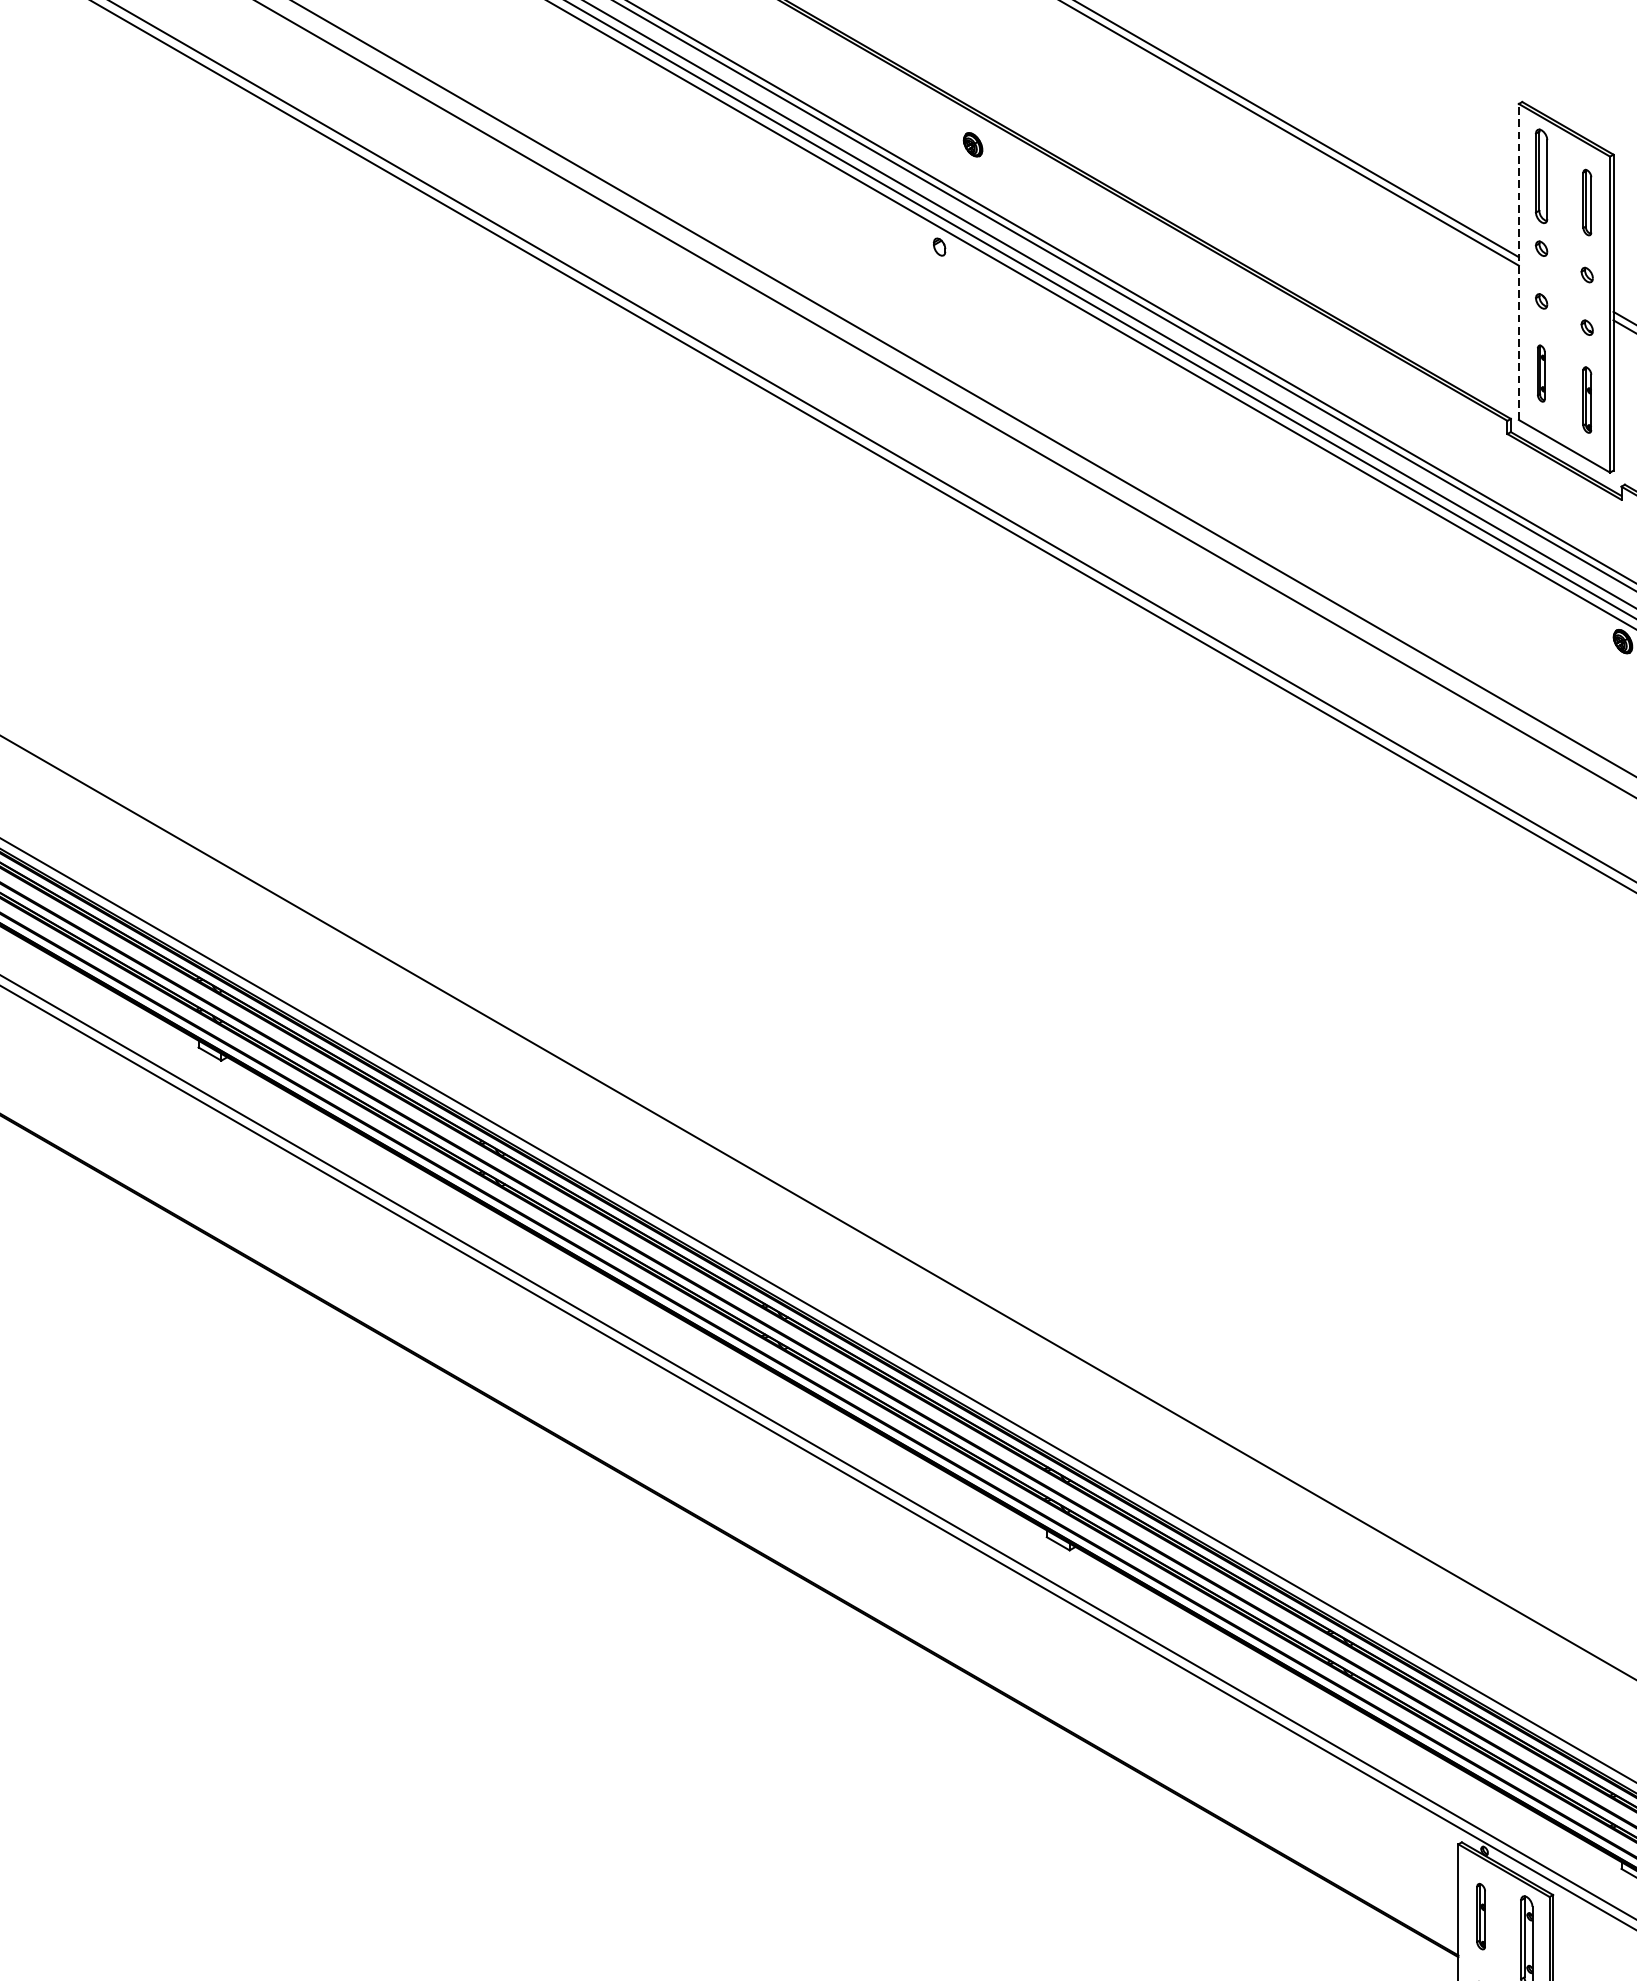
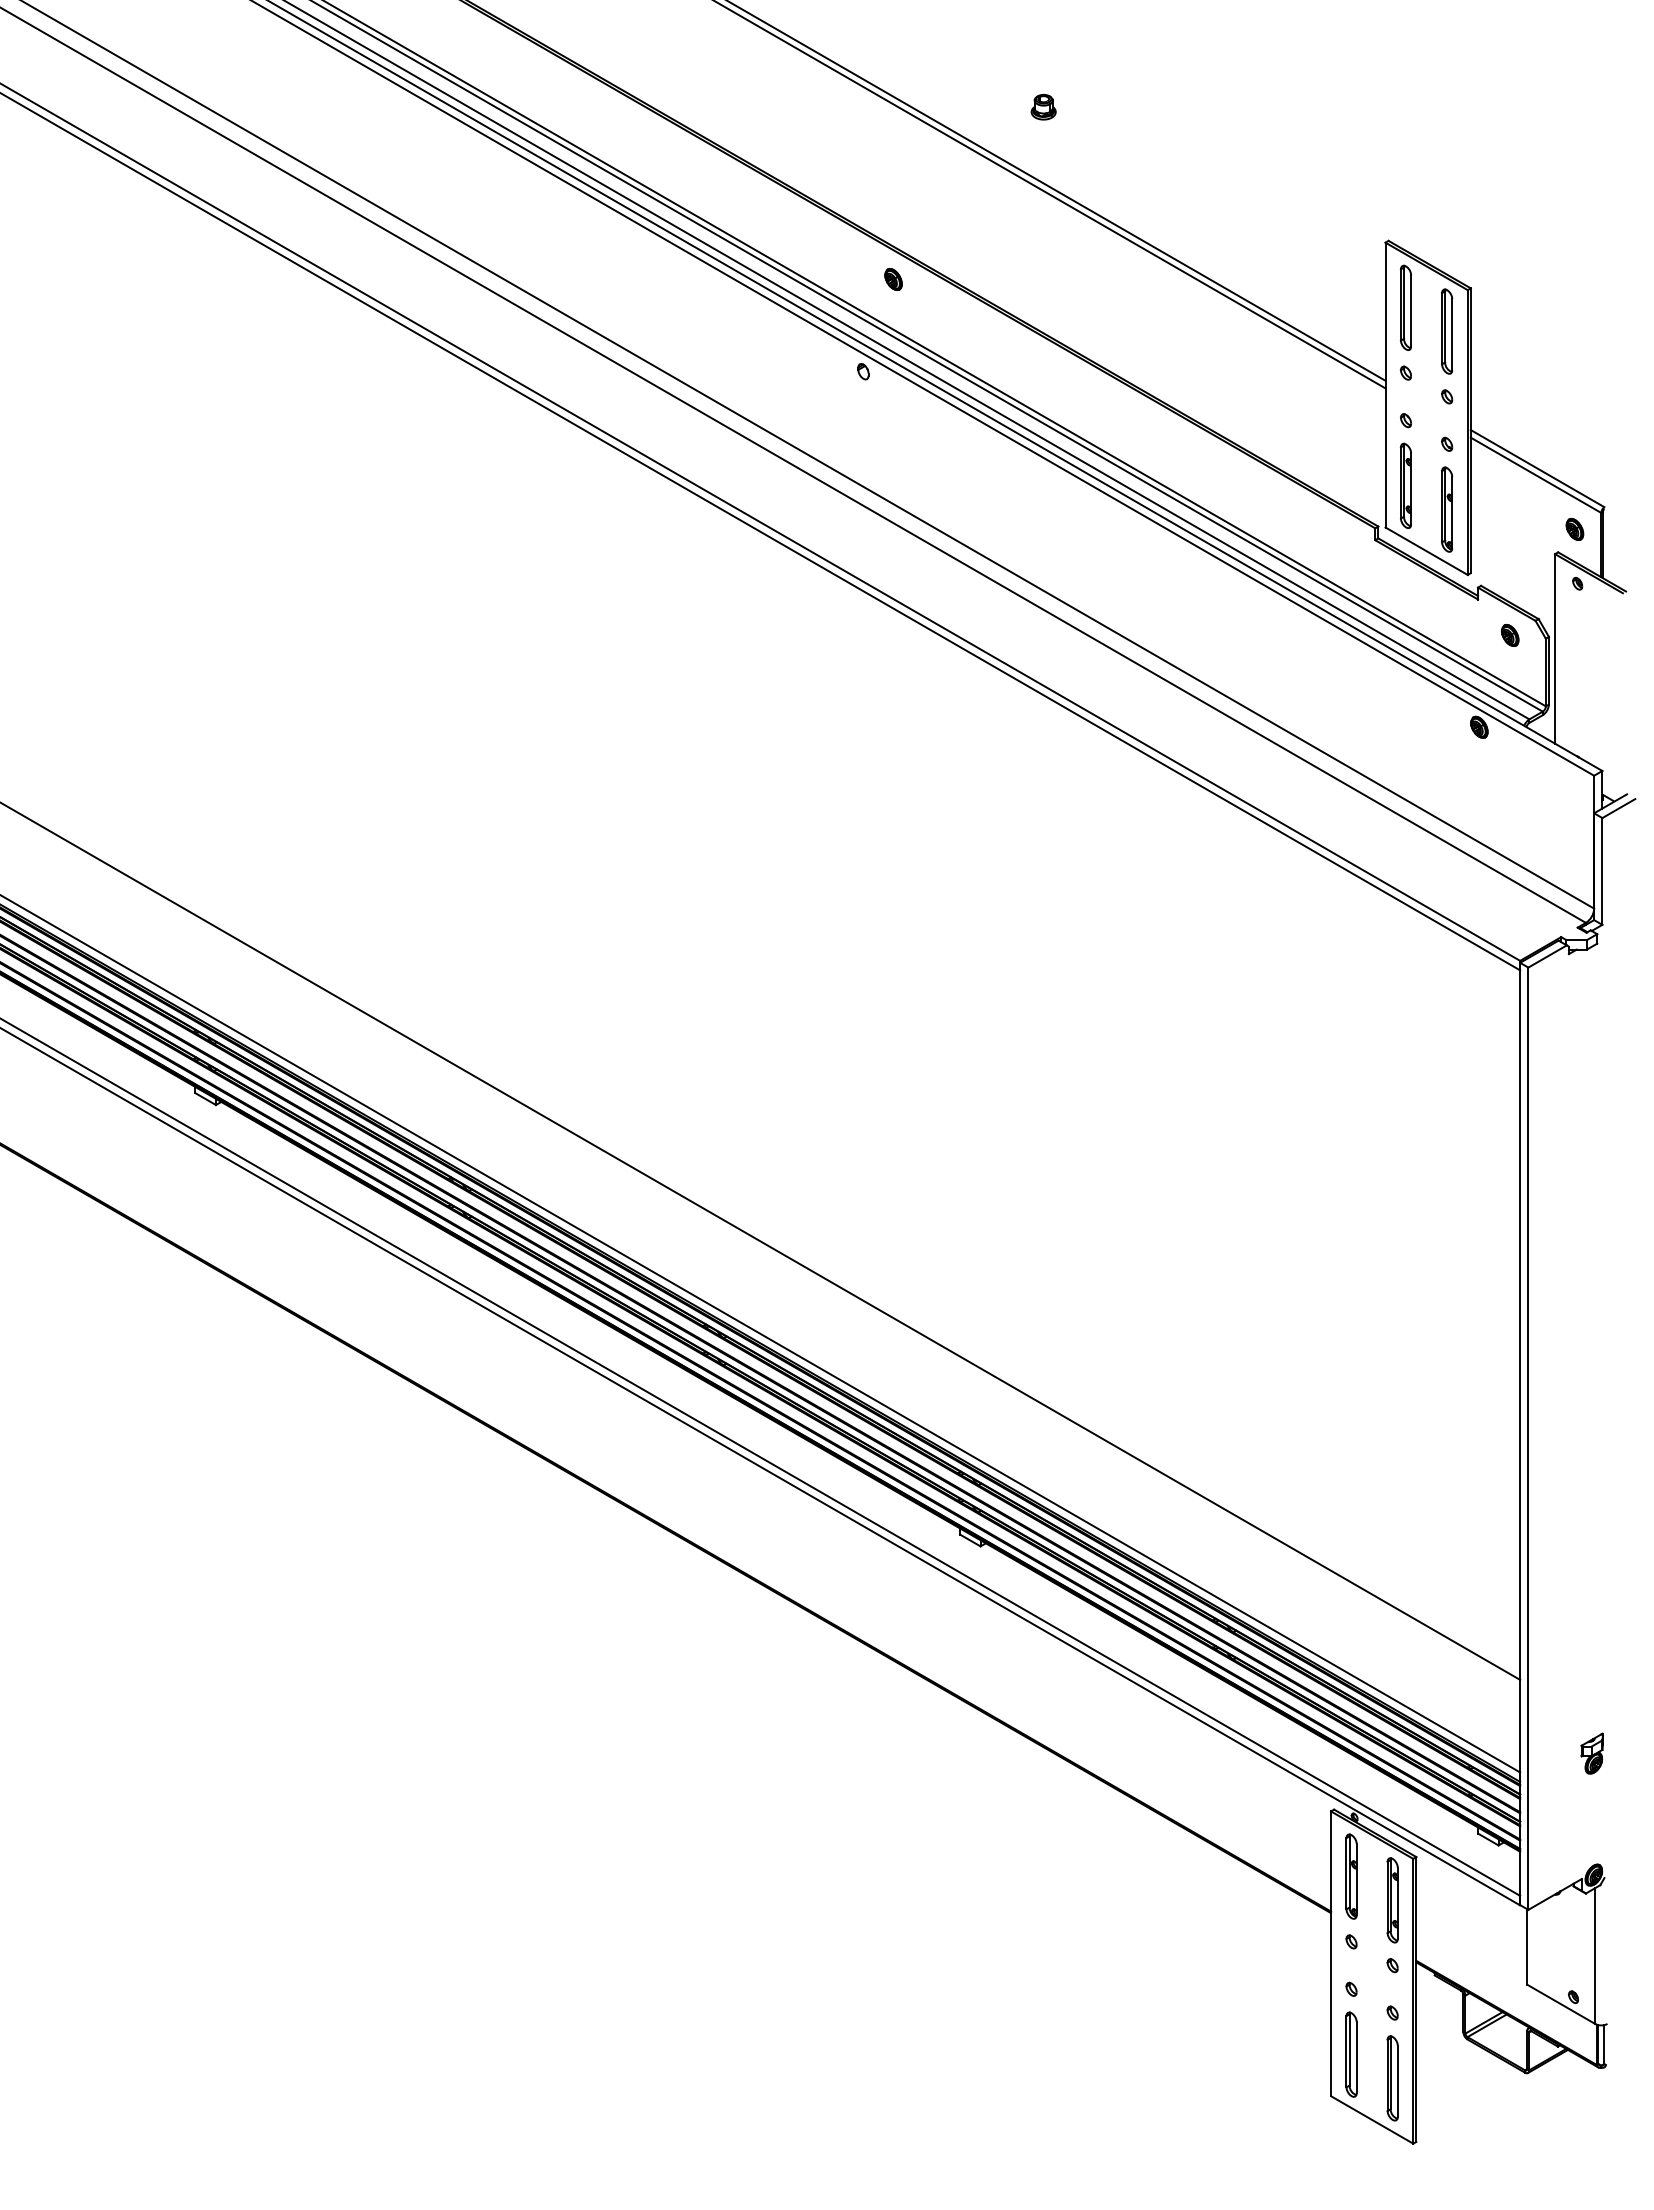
part: (1587, 202) -> (1447, 331), size x1.43
line: (1518, 261) -> (1385, 384), dashed -> solid
part: (1541, 373) -> (1405, 485), size x1.67
part: (1587, 399) -> (1447, 509), size x1.43
part: (1481, 1916) -> (1351, 1876), size x1.43

